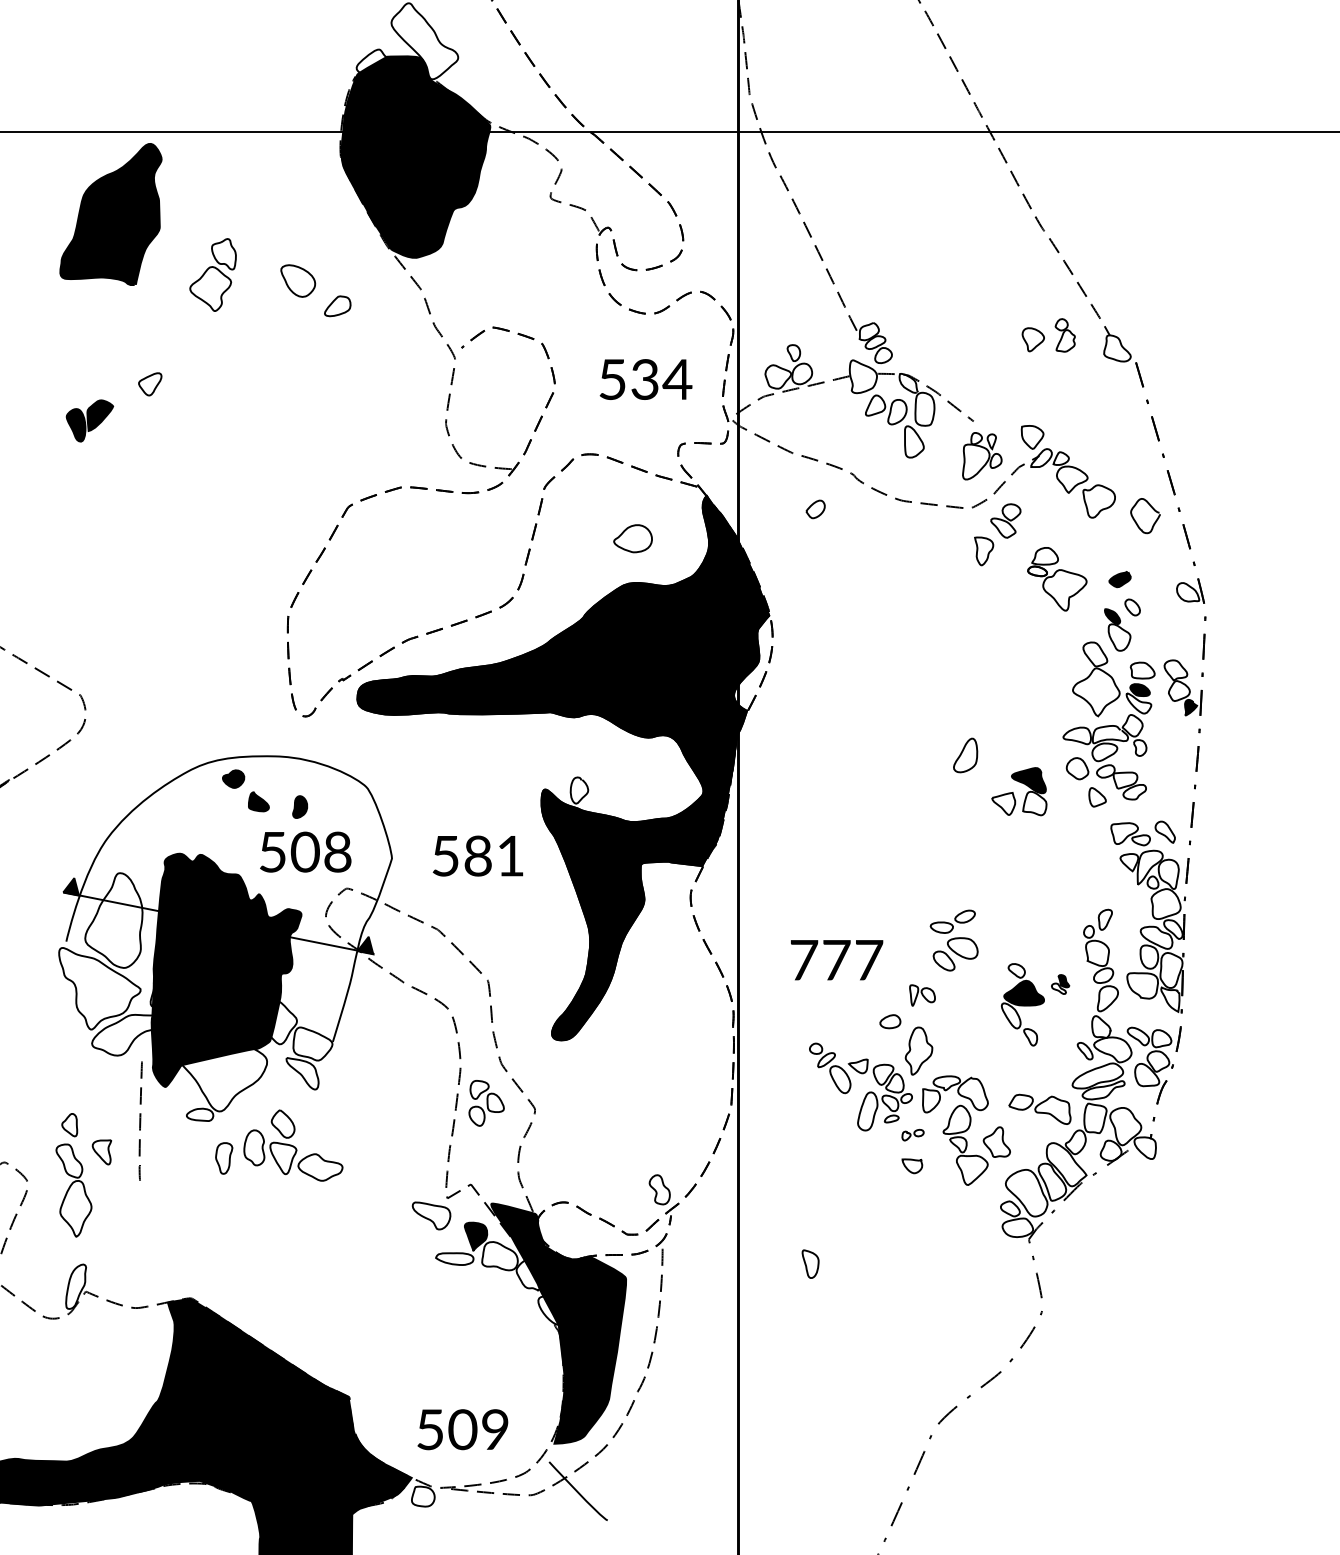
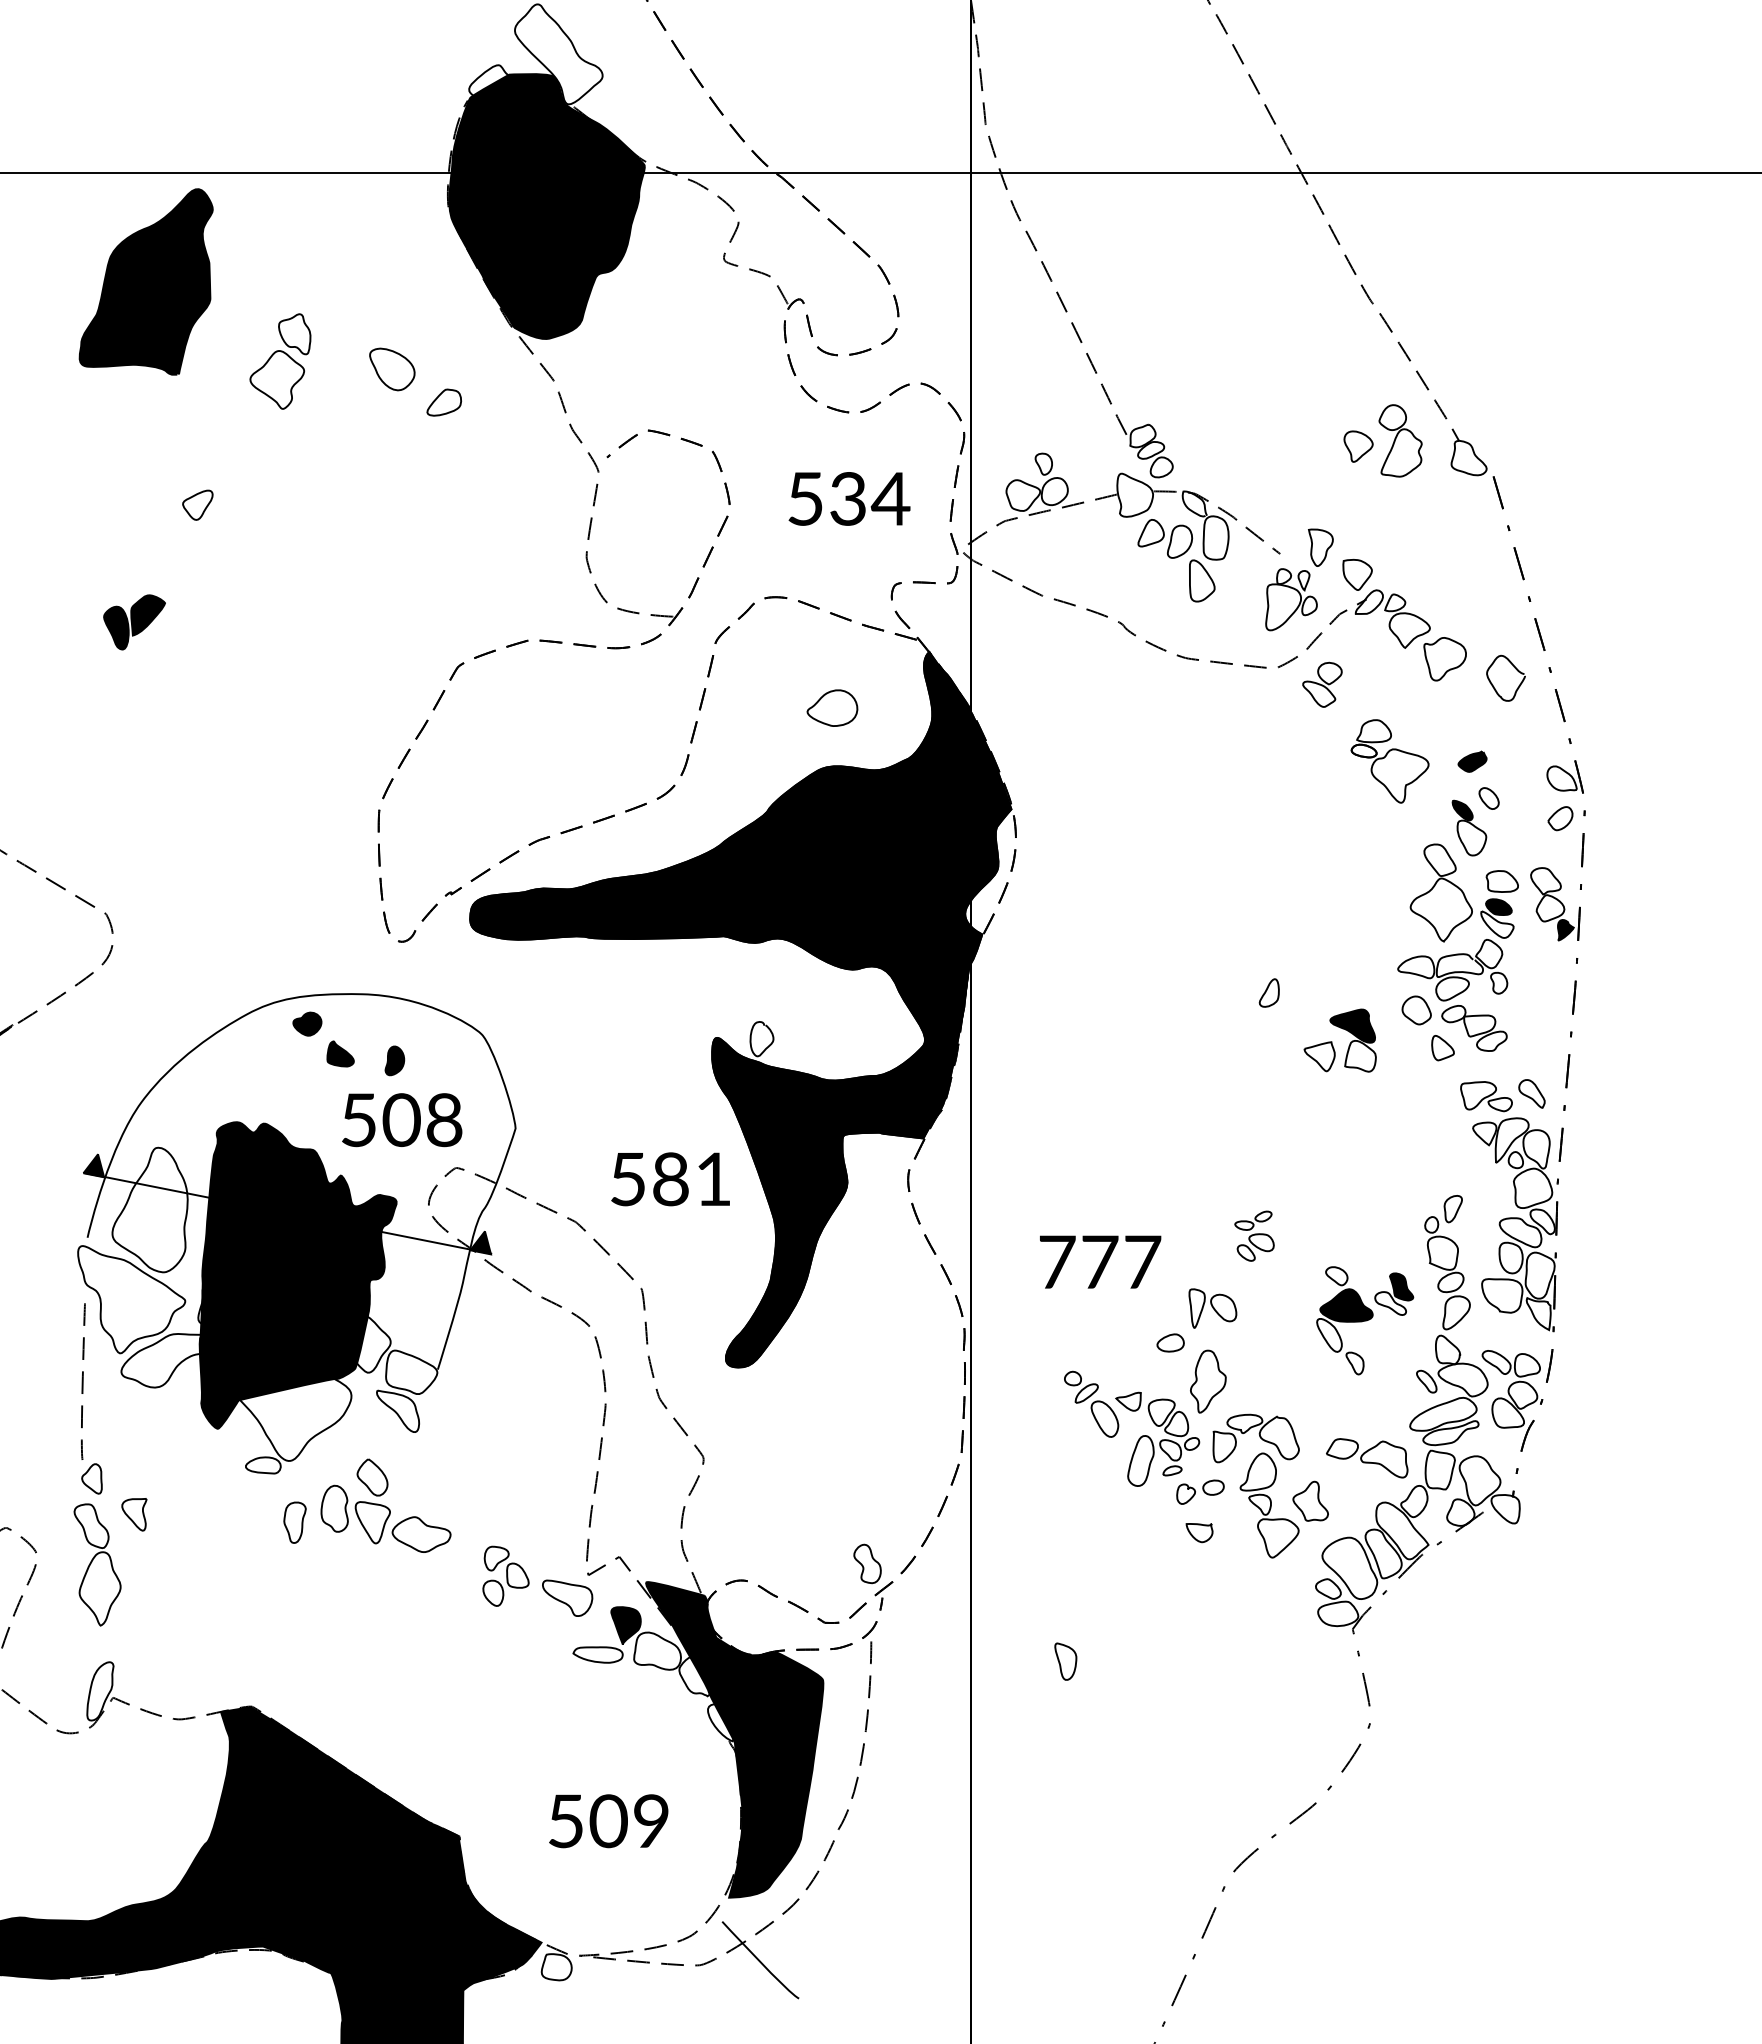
part: (1065, 335) -> (1400, 440), size x1.67
part: (89, 421) -> (134, 622), moved
part: (815, 509) -> (1560, 818), moved
part: (983, 551) -> (1320, 547), moved
part: (964, 755) -> (1268, 992), size x0.62
text: (477, 856) -> (670, 1179), moved
part: (954, 939) -> (1254, 1235), size x0.62
part: (1060, 984) -> (1394, 1293), size x1.67
part: (922, 995) -> (1212, 1308), size x1.43
part: (486, 1102) -> (505, 1575), moved
curve: (140, 1121) -> (82, 1381), moved
part: (913, 1134) -> (1200, 1491), size x1.67
text: (462, 1429) -> (608, 1821), moved

